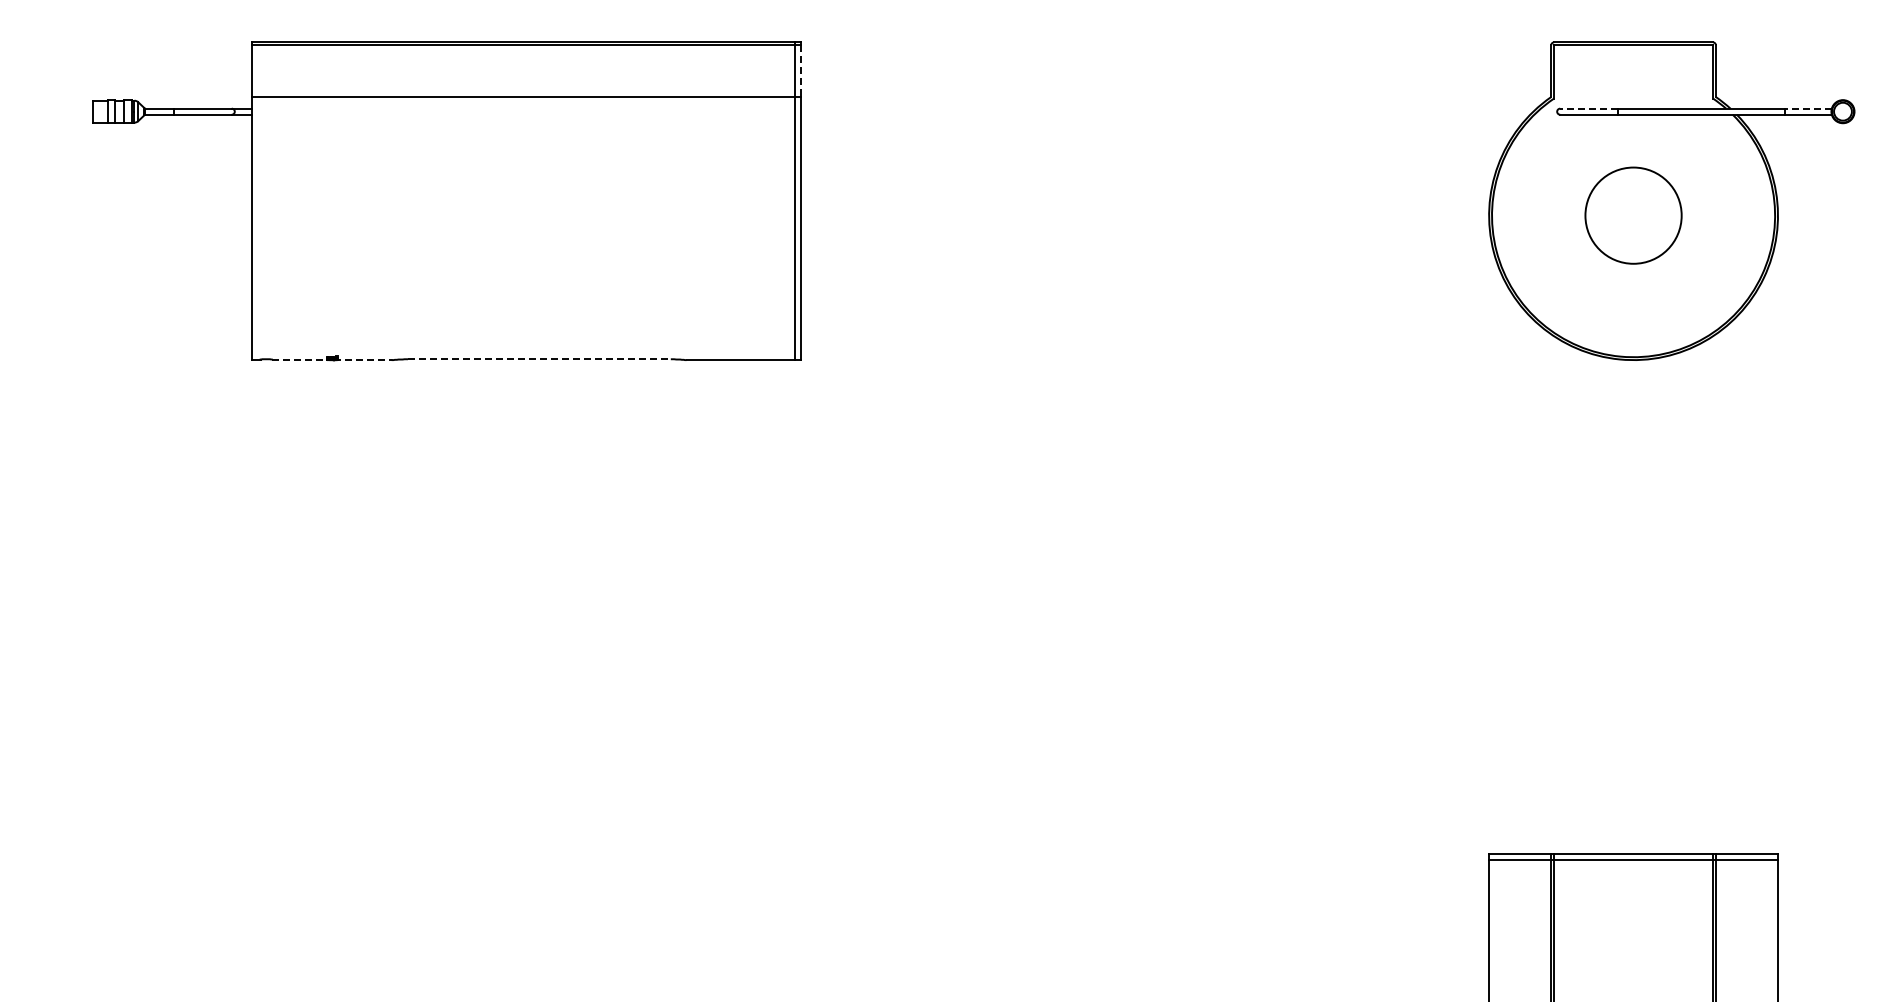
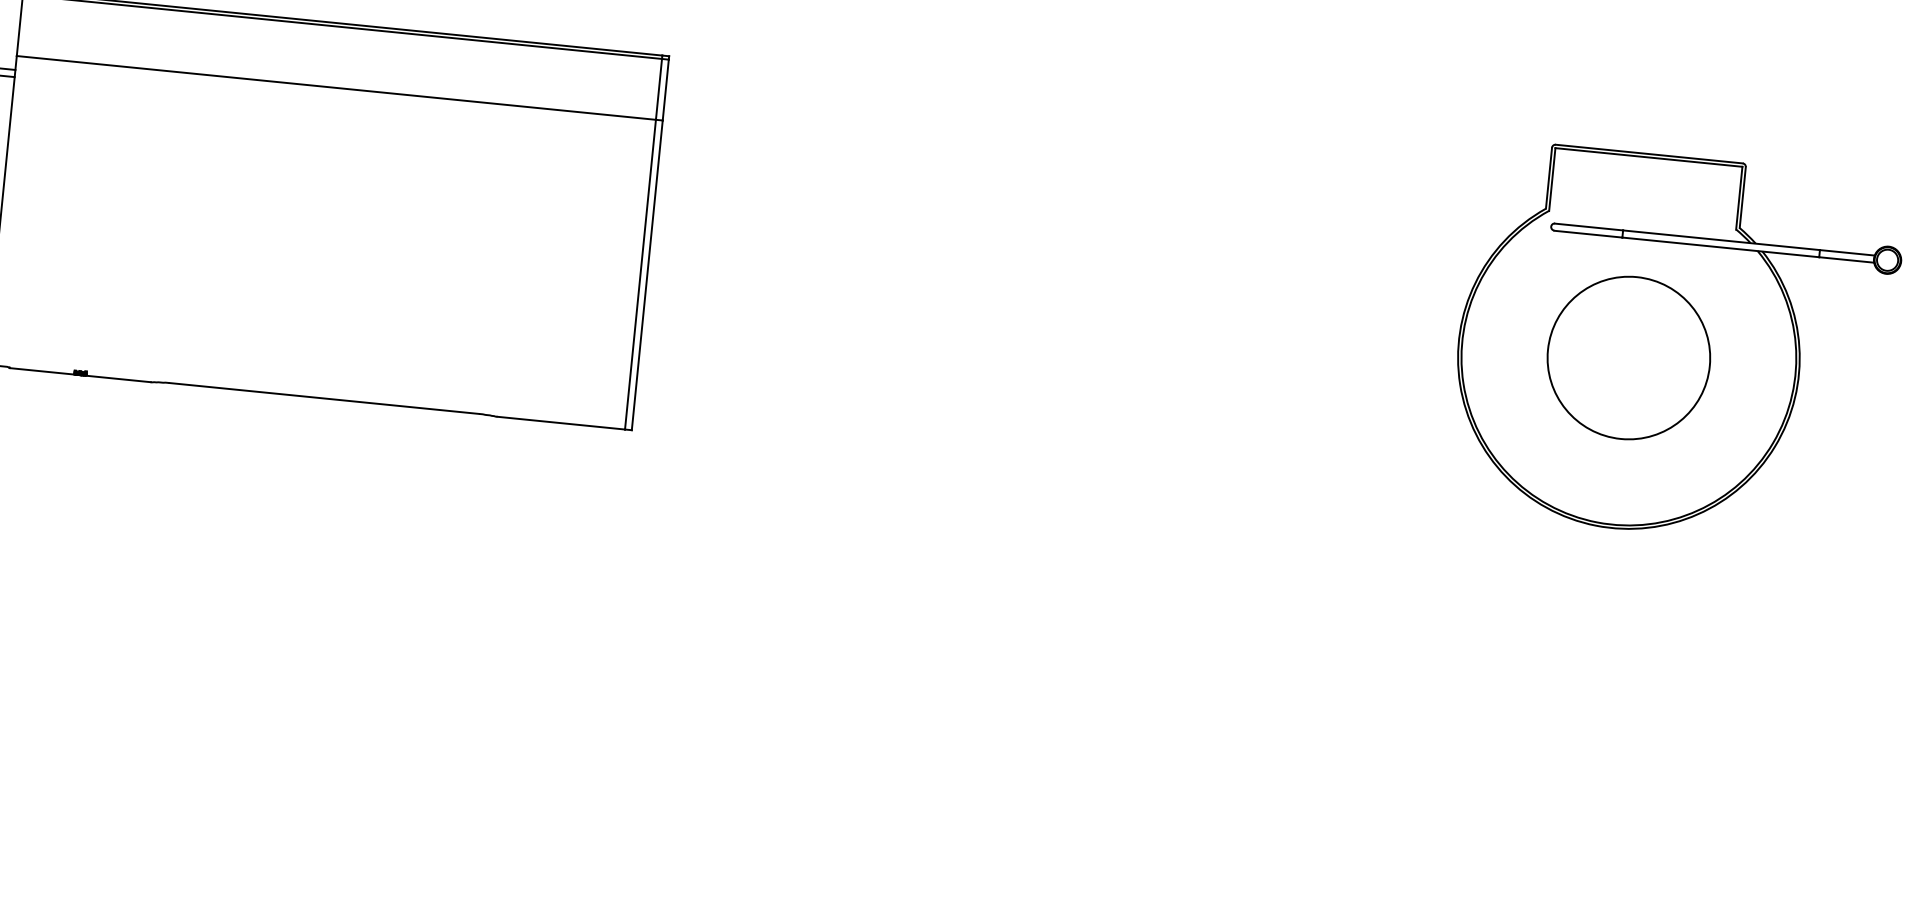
line: (800, 71) -> (665, 90), dashed -> solid
line: (1589, 108) -> (1589, 226), dashed -> solid
line: (1807, 108) -> (1846, 252), dashed -> solid
circle: (1633, 215) -> (1628, 357), size x1.43
line: (539, 359) -> (324, 398), dashed -> solid
line: (300, 360) -> (42, 371), dashed -> solid
line: (363, 360) -> (117, 379), dashed -> solid

